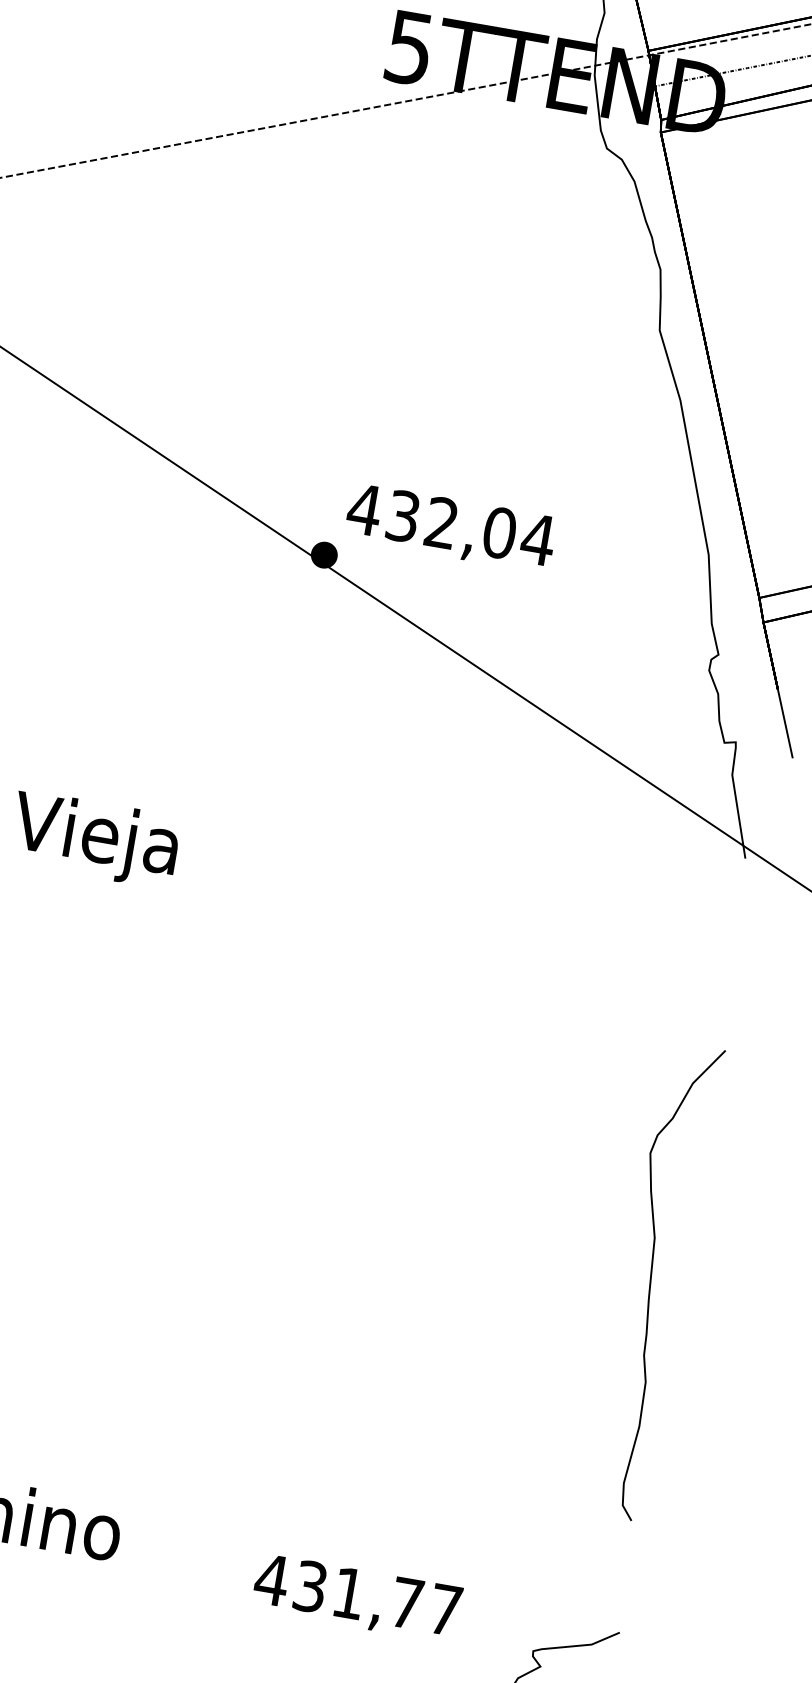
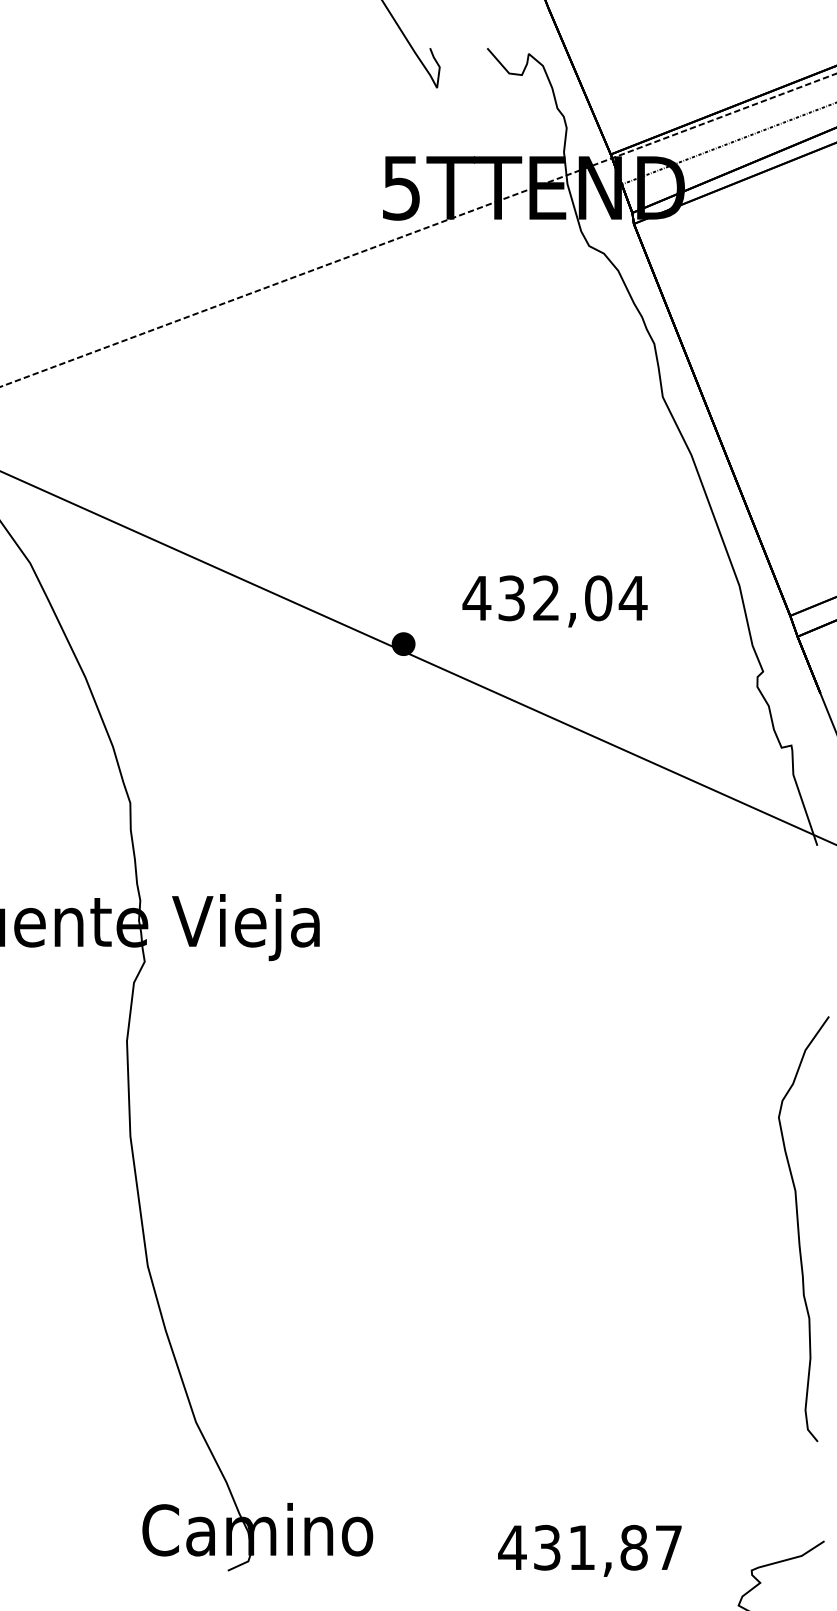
text: (450, 528) -> (554, 601), moved
text: (406, 1602) -> (633, 1547), 431,77 -> 431,87

